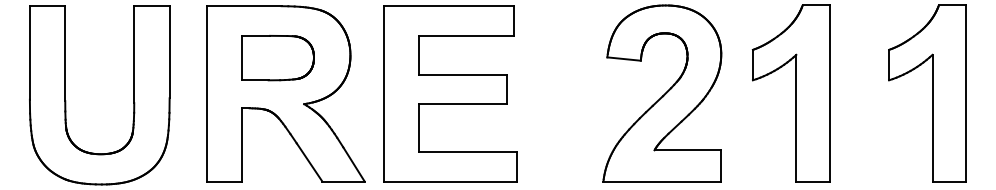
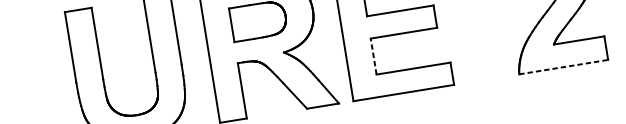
line: (419, 128) -> (373, 56), solid -> dashed
line: (662, 181) -> (563, 67), solid -> dashed

